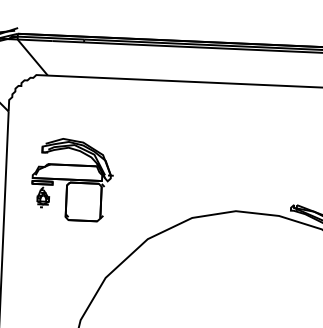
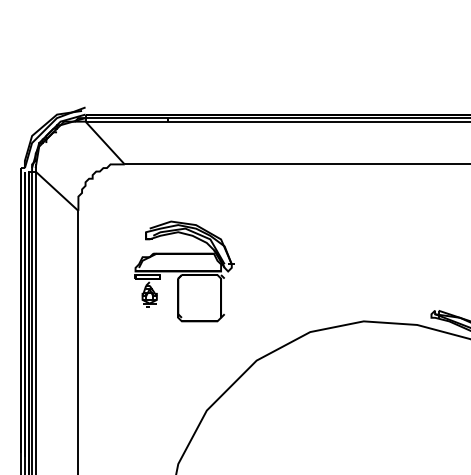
part: (72, 179) -> (184, 271), moved

